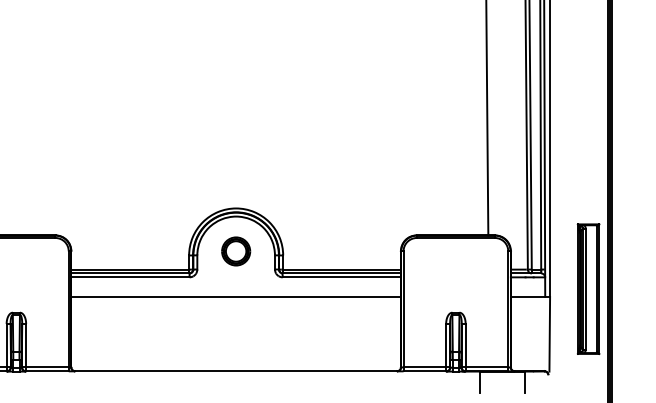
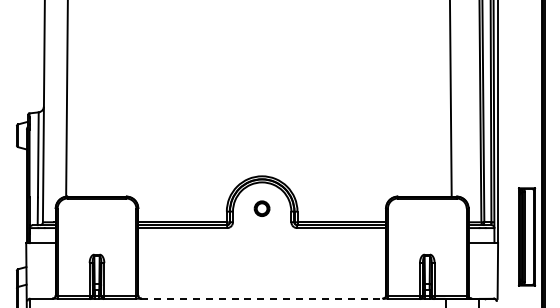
part: (235, 251) -> (261, 208), size x0.7
line: (236, 296) -> (262, 242), removed
line: (236, 371) -> (262, 298), solid -> dashed

